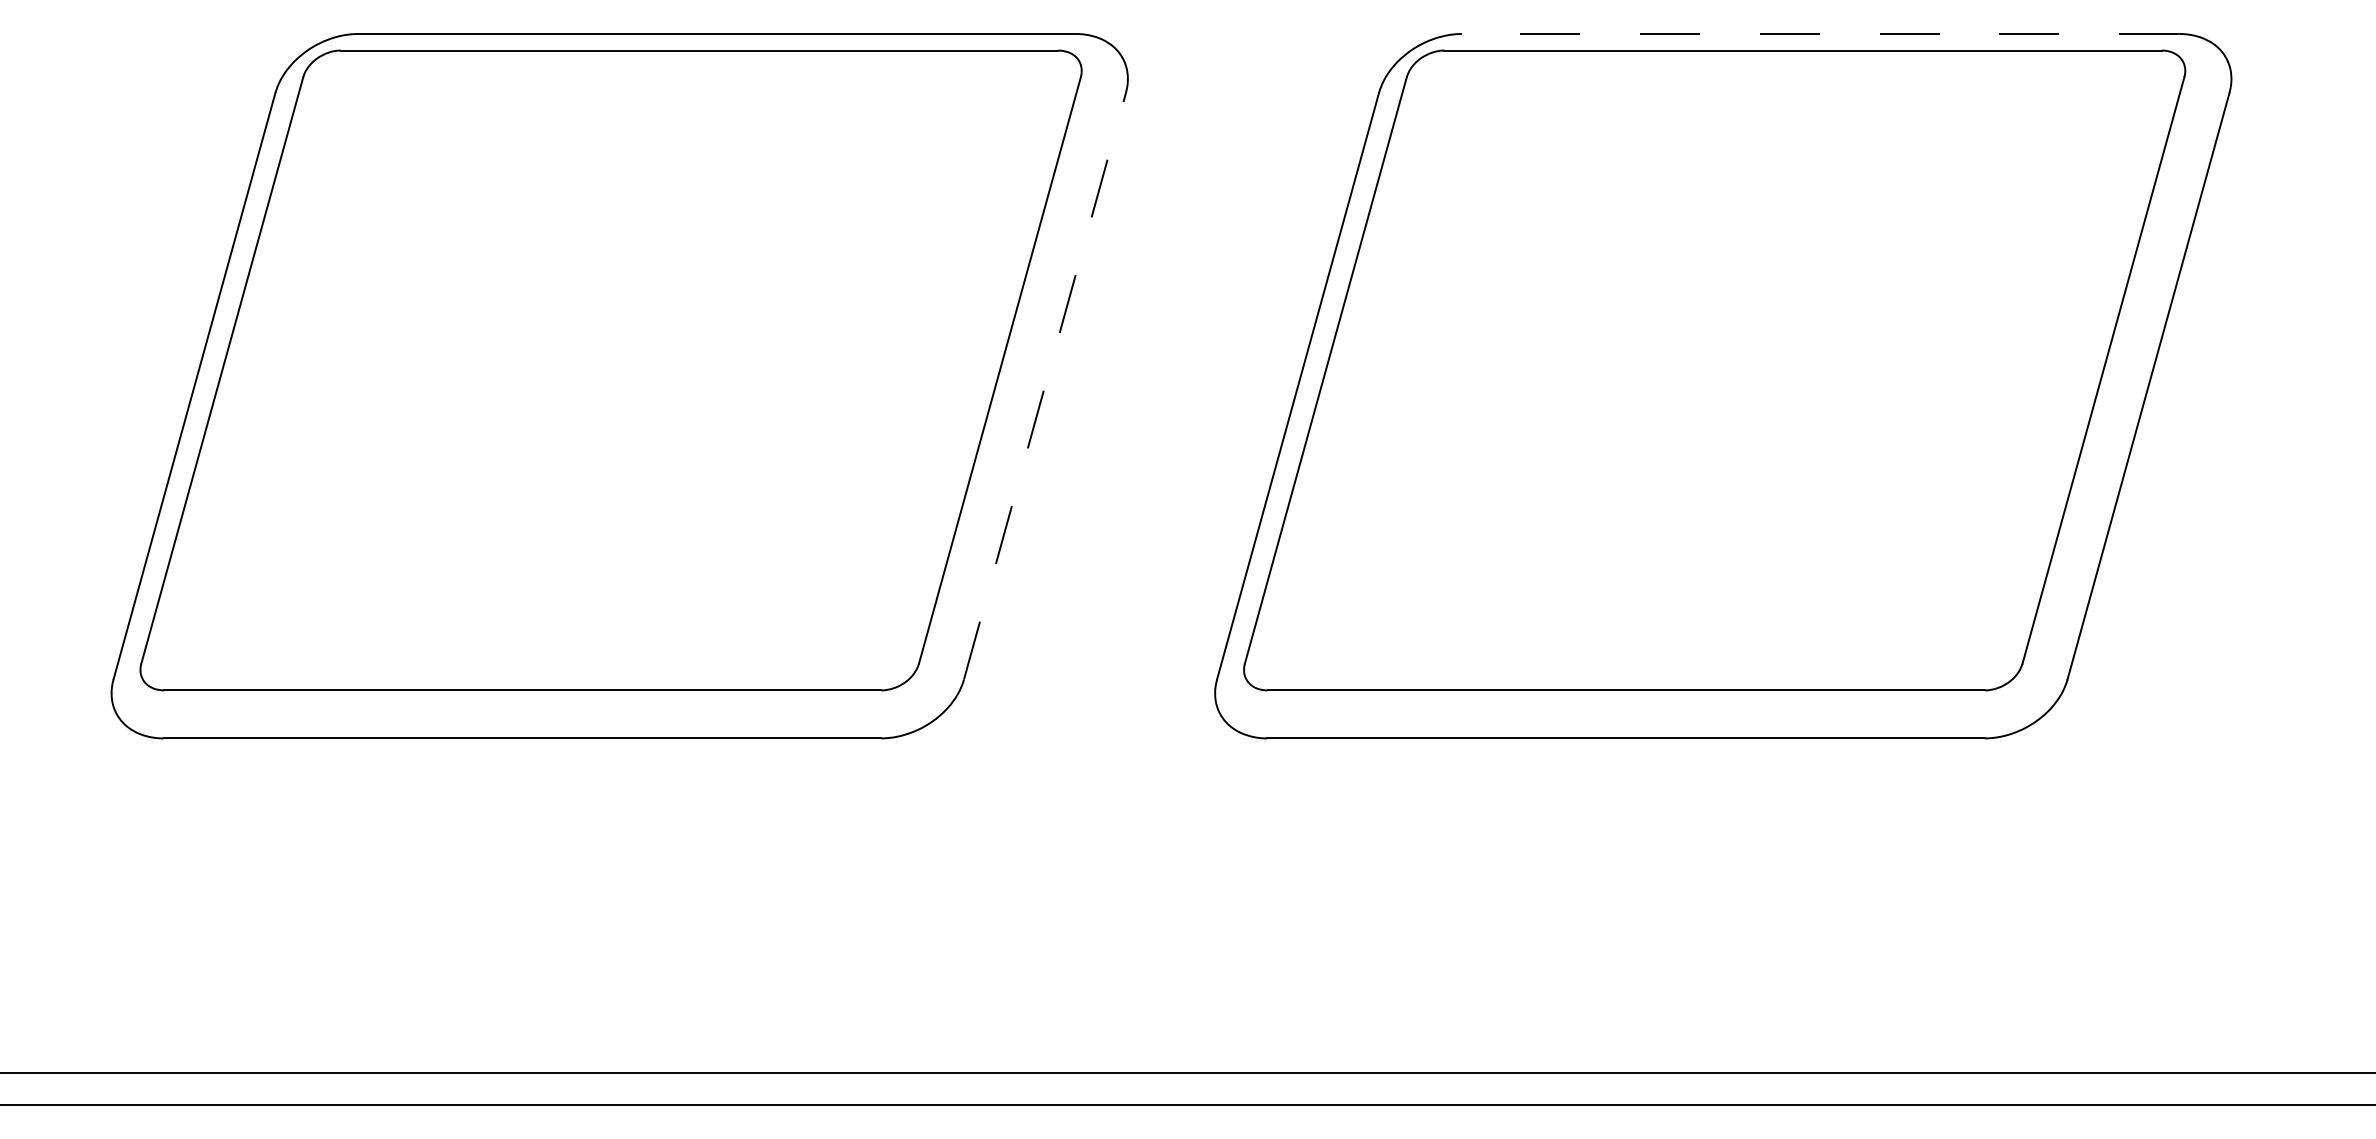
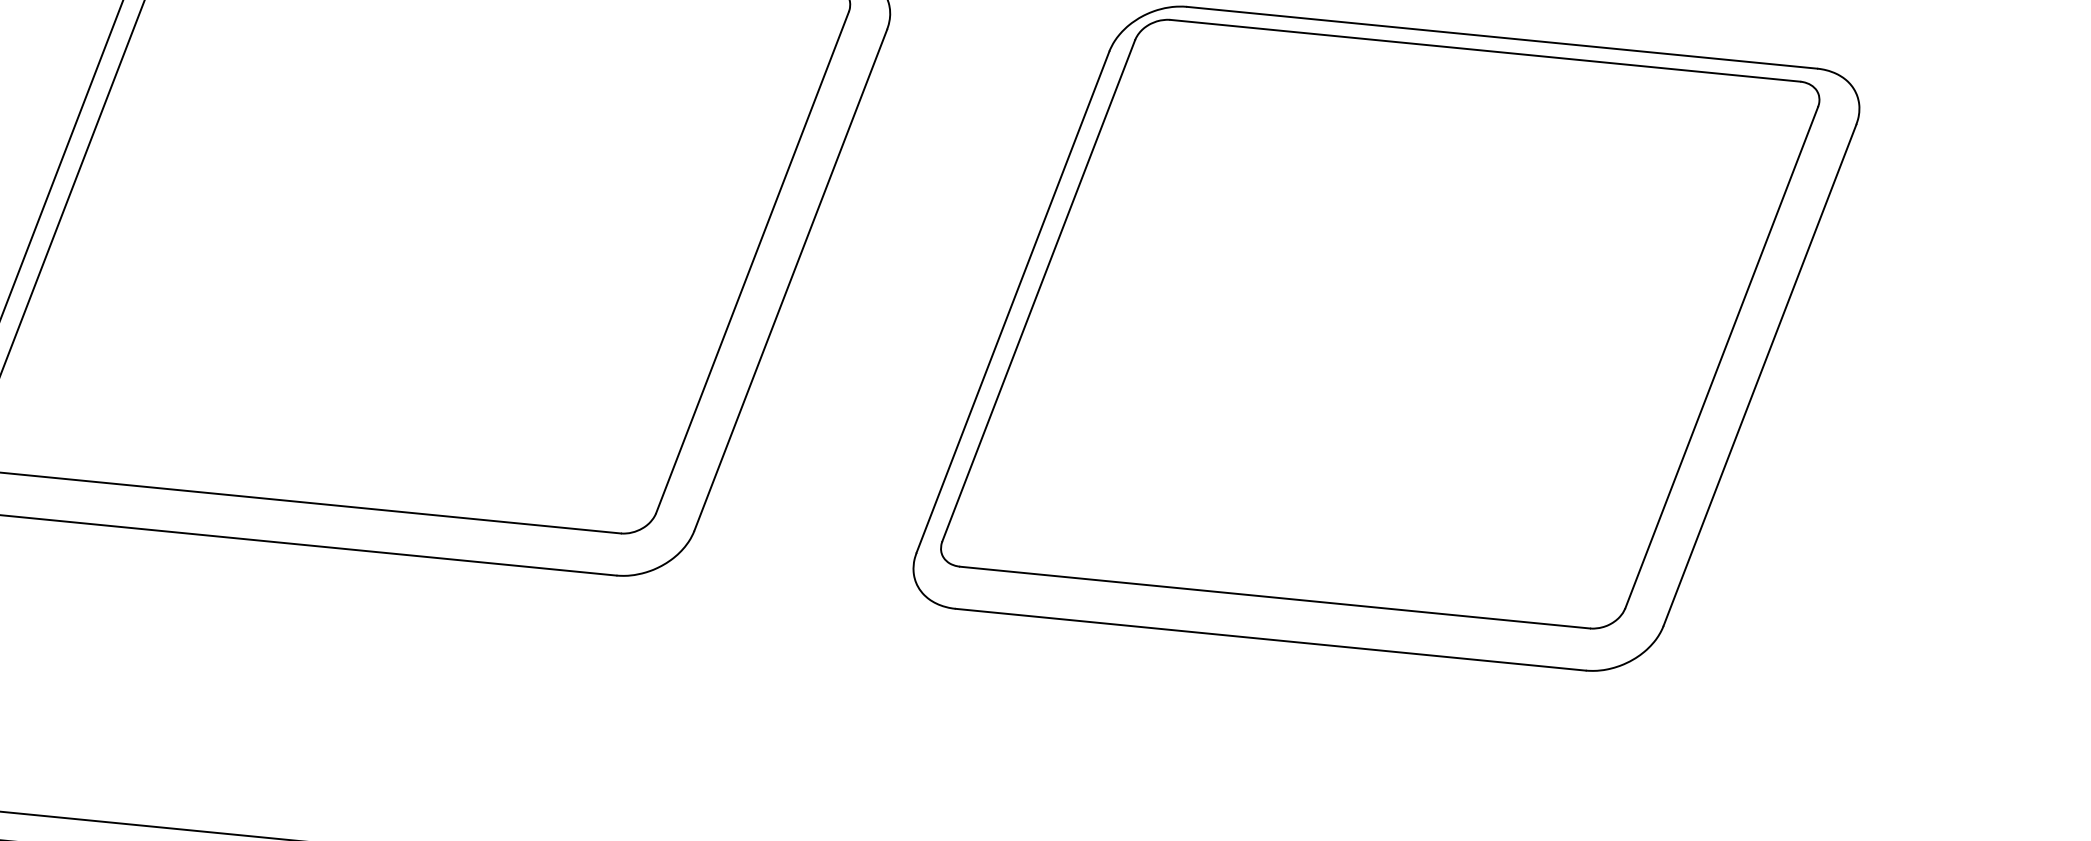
line: (1820, 33) -> (1502, 37), dashed -> solid
line: (1045, 385) -> (791, 279), dashed -> solid

